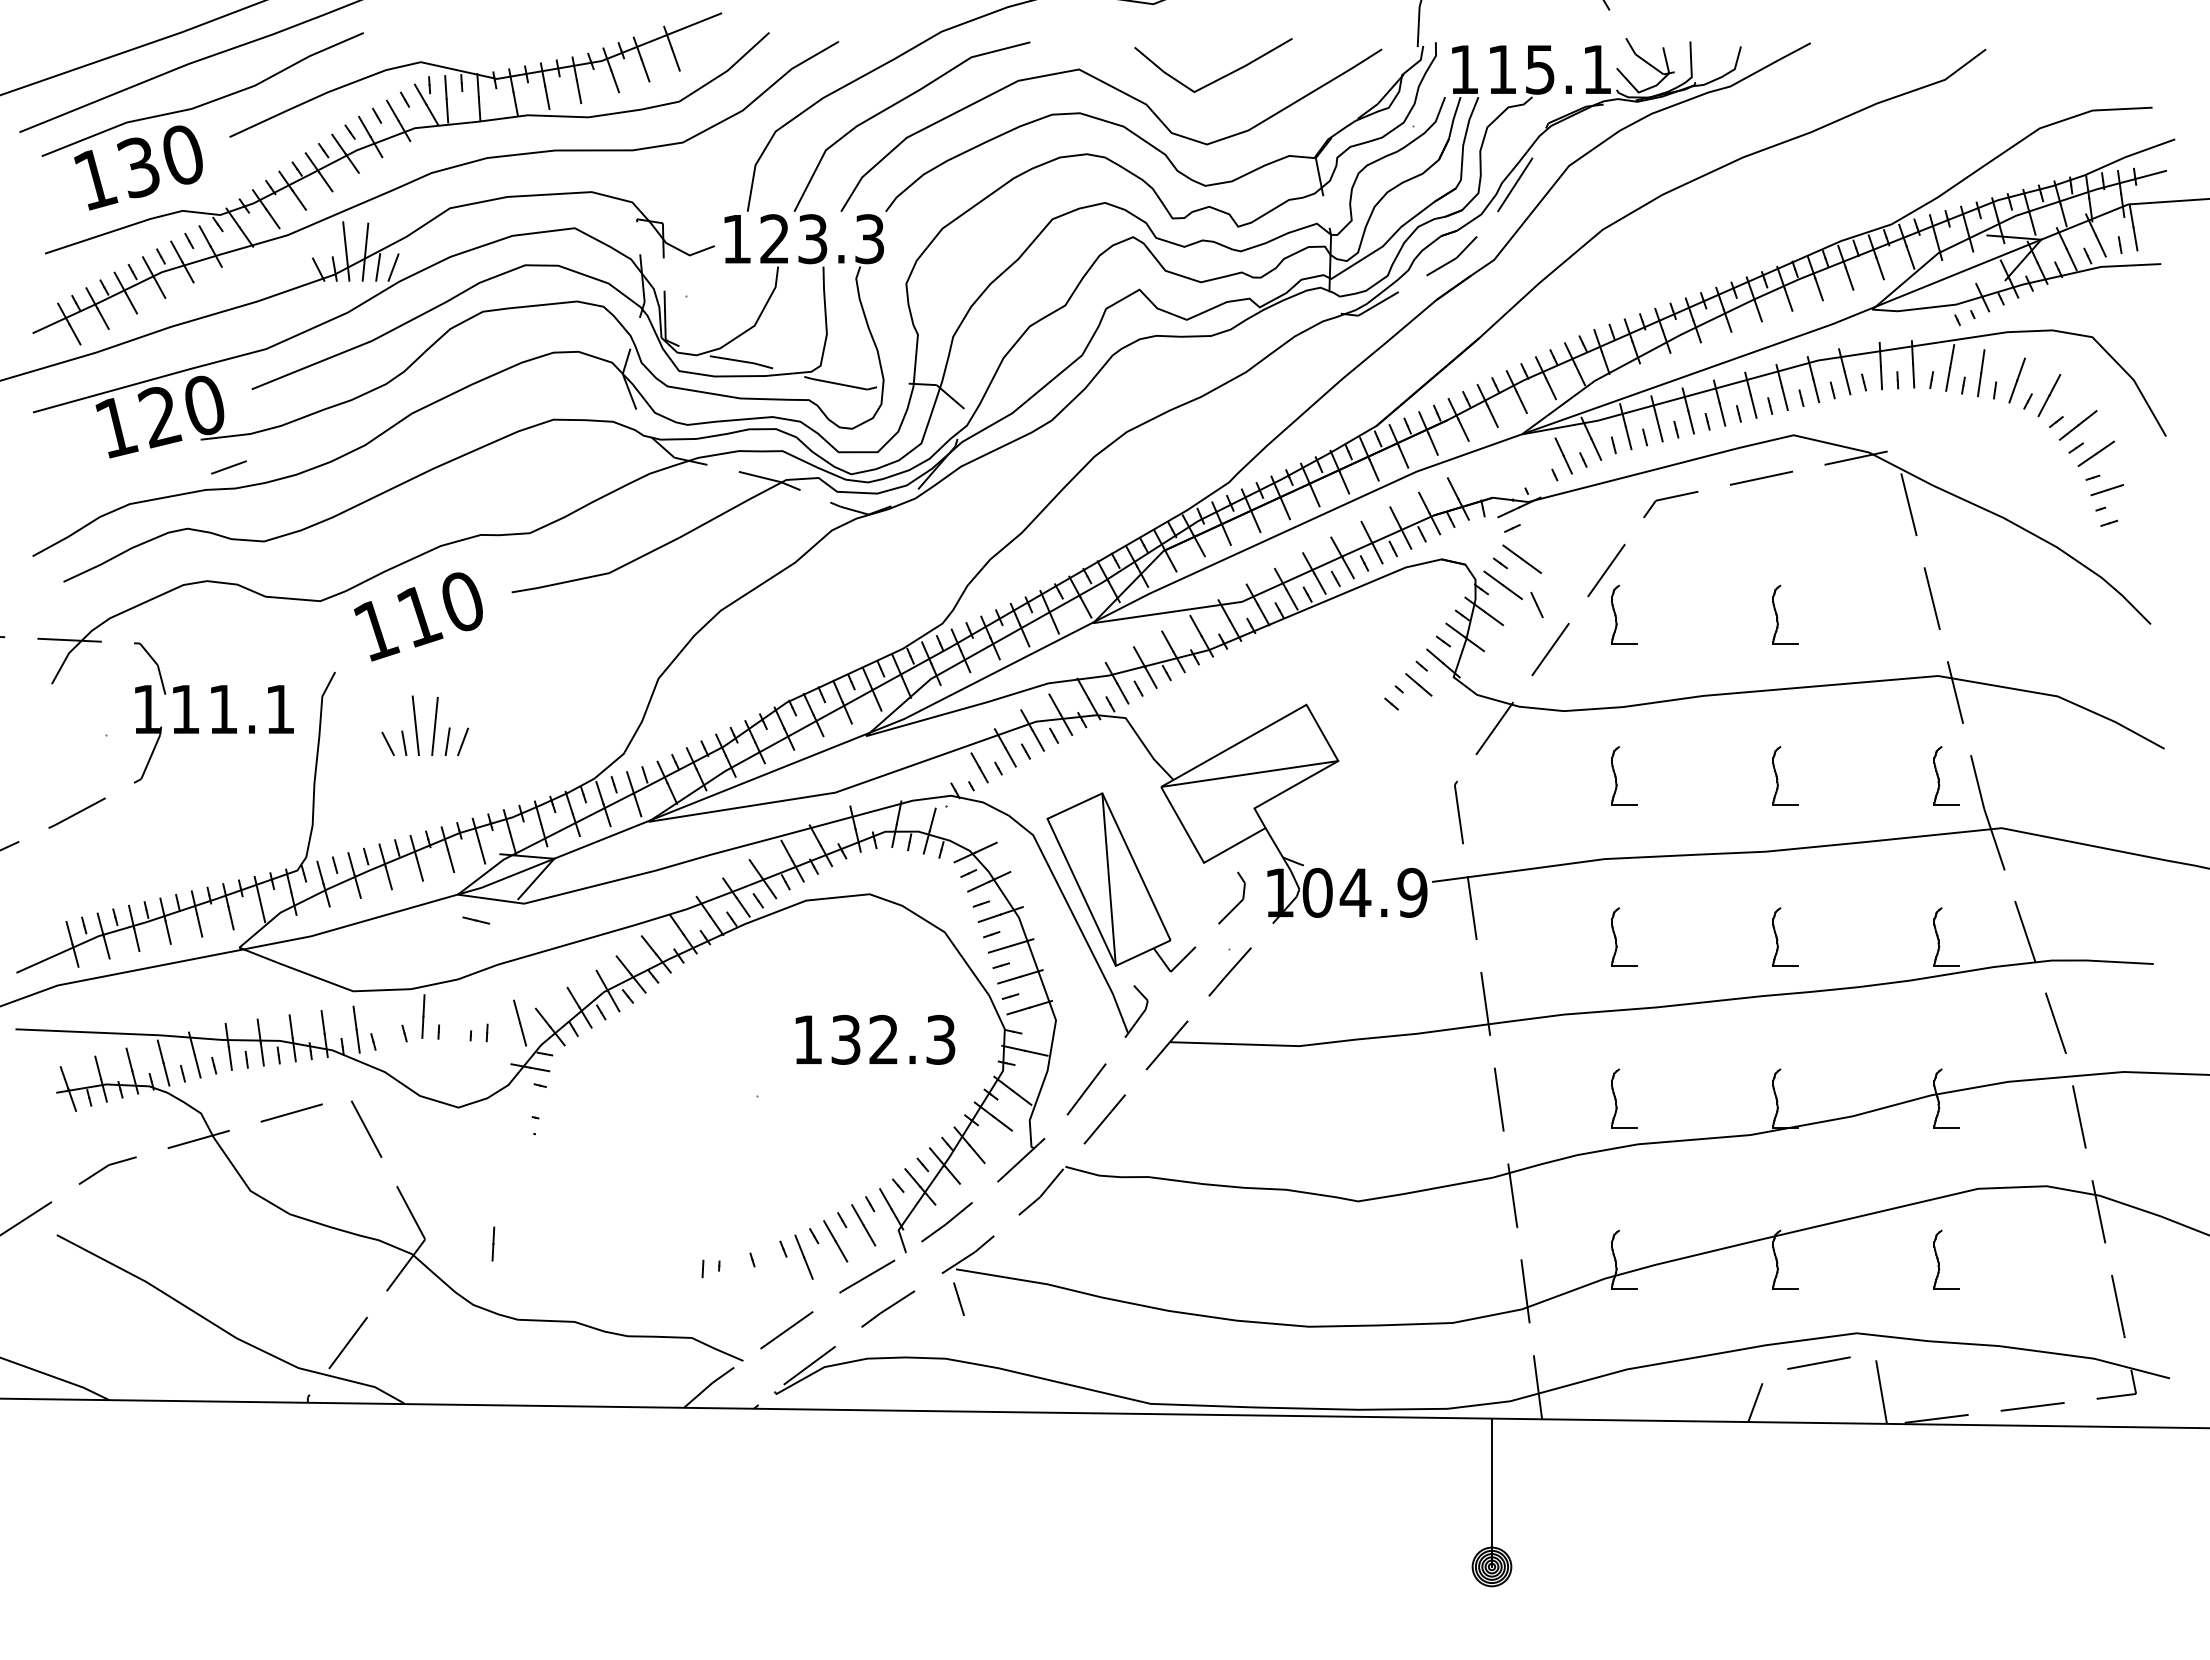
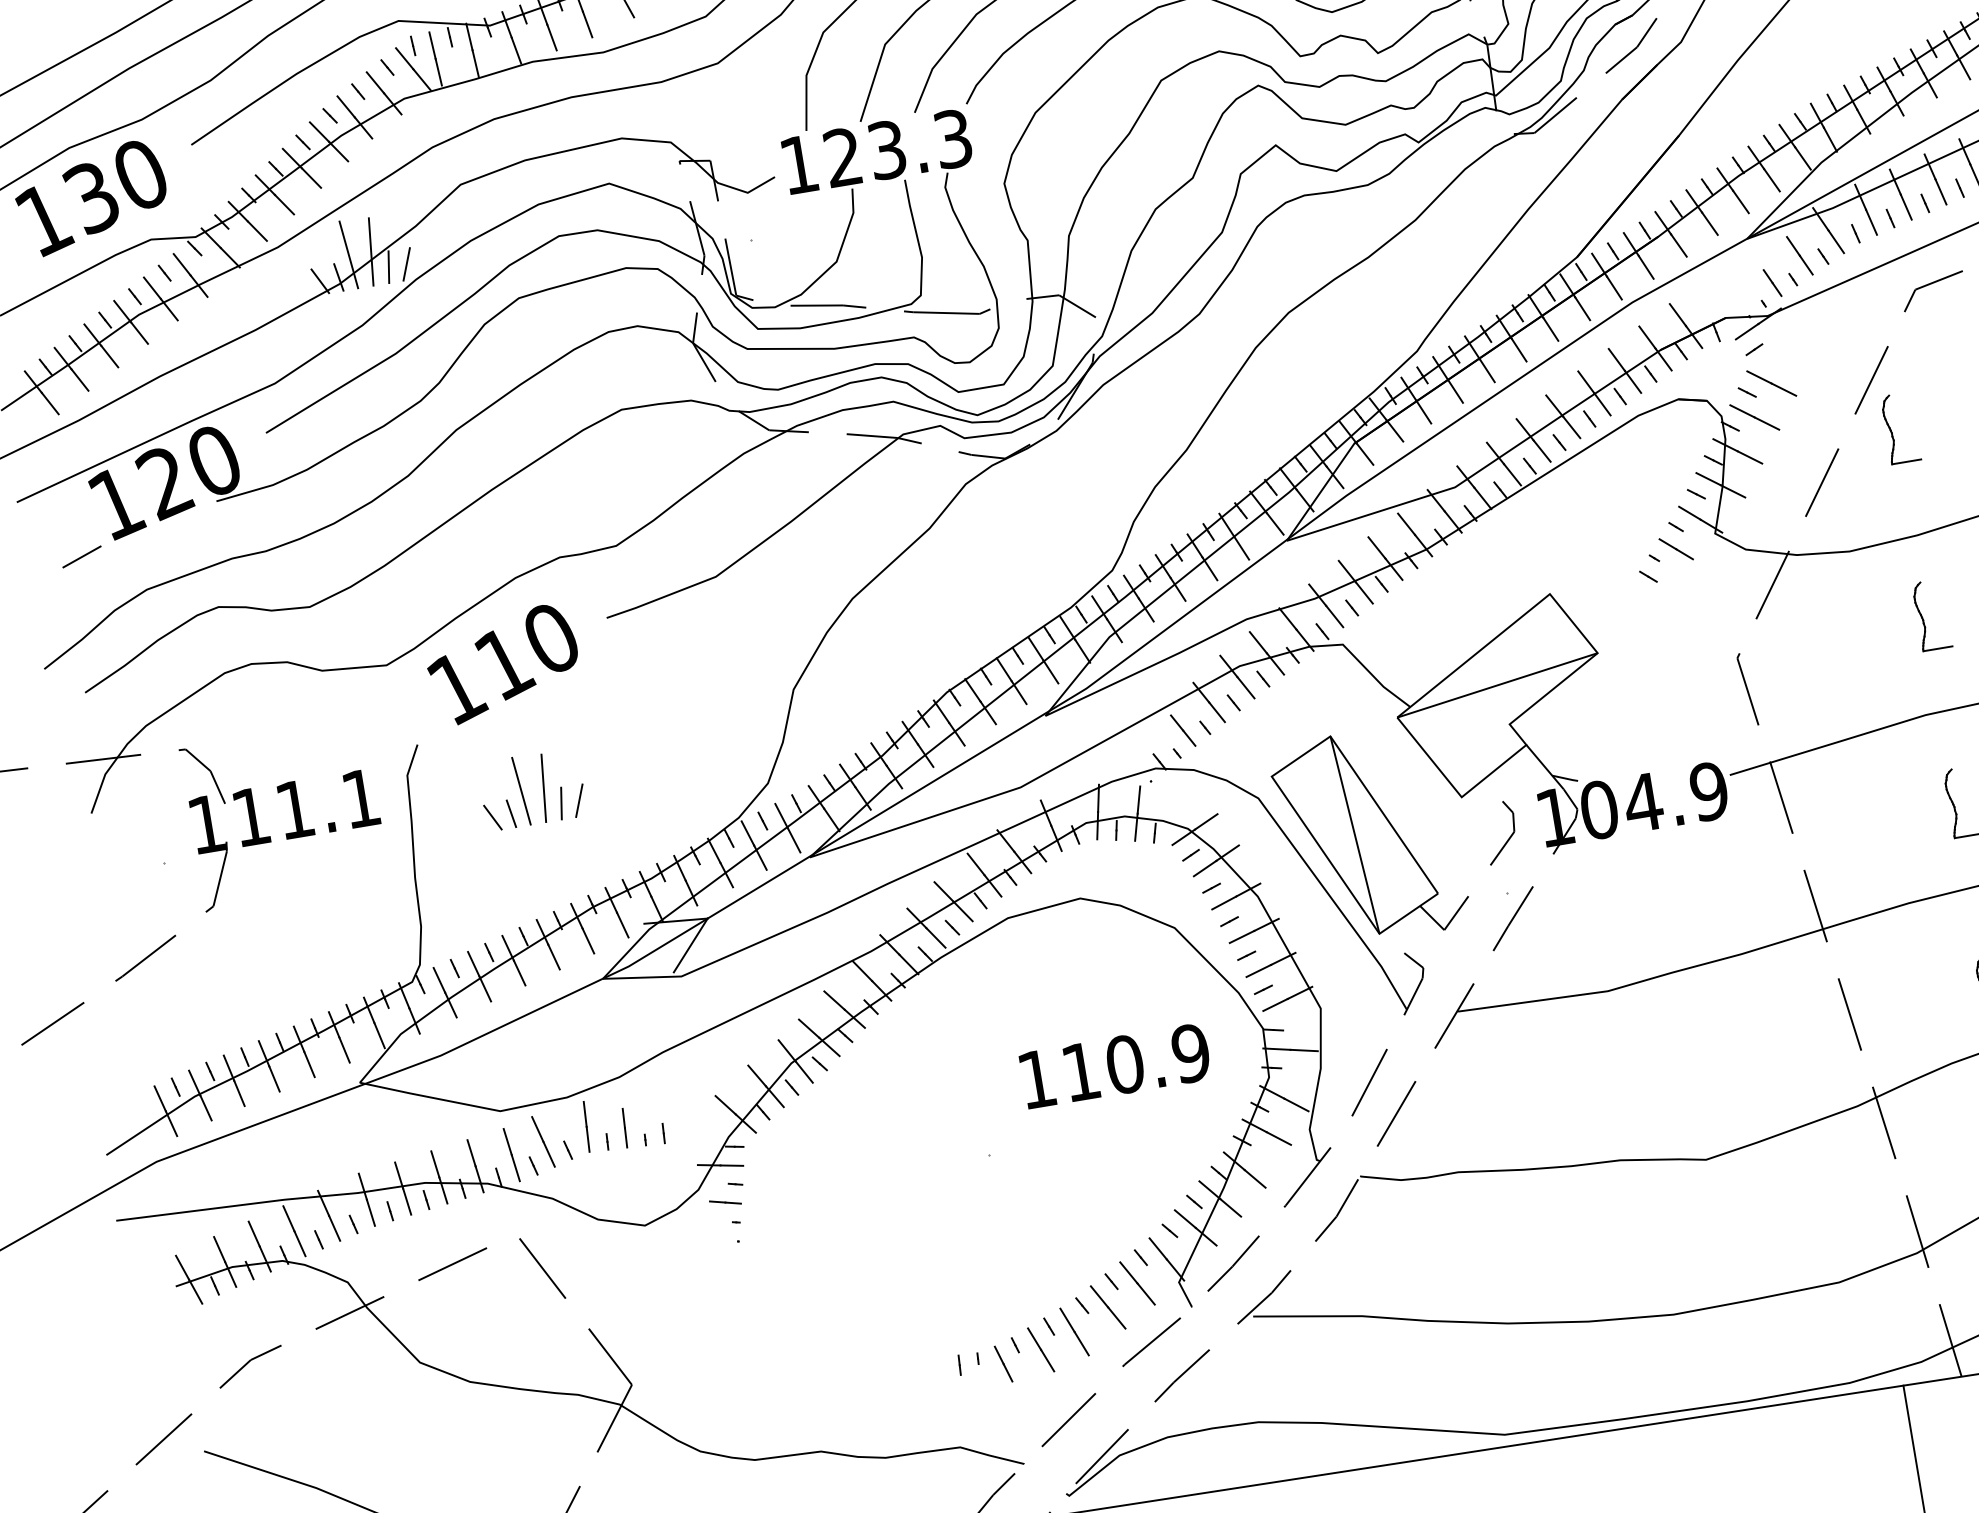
line: (228, 467) -> (81, 557), moved
line: (1536, 604) -> (1771, 282), moved
line: (476, 920) -> (725, 1202), moved
line: (519, 1022) -> (542, 1141), moved
text: (893, 1039) -> (1136, 1062), 132.3 -> 110.9
line: (493, 1243) -> (624, 1127), moved
line: (773, 1267) -> (1041, 1349), added
line: (958, 1298) -> (1002, 1363), moved

